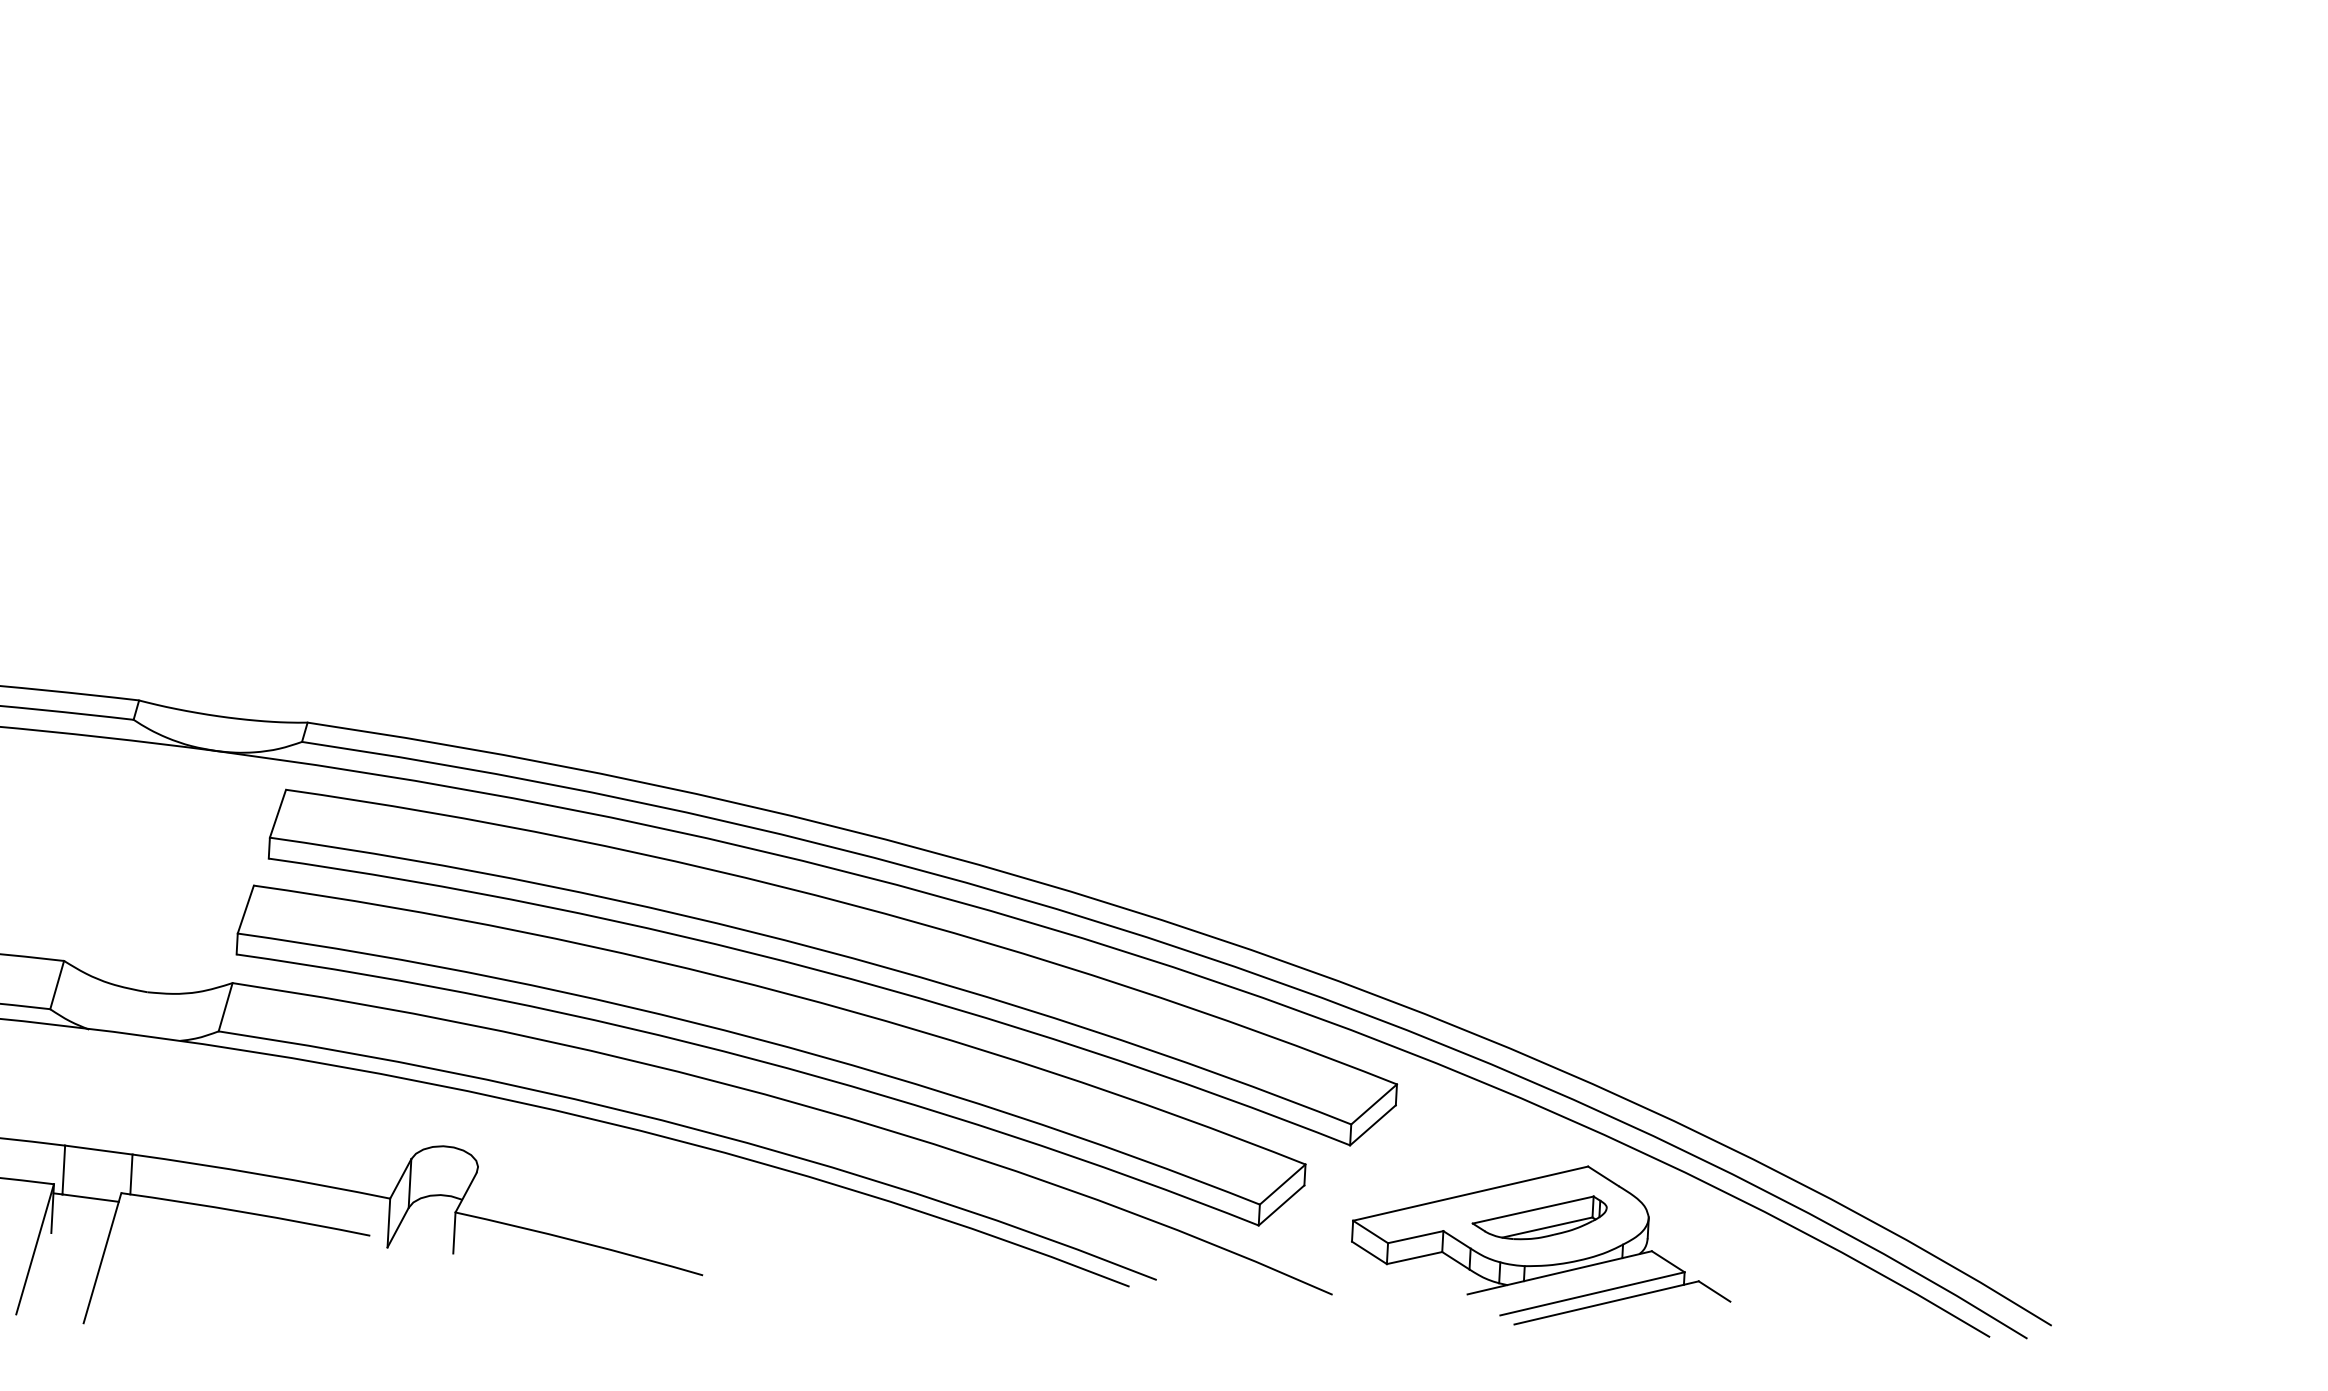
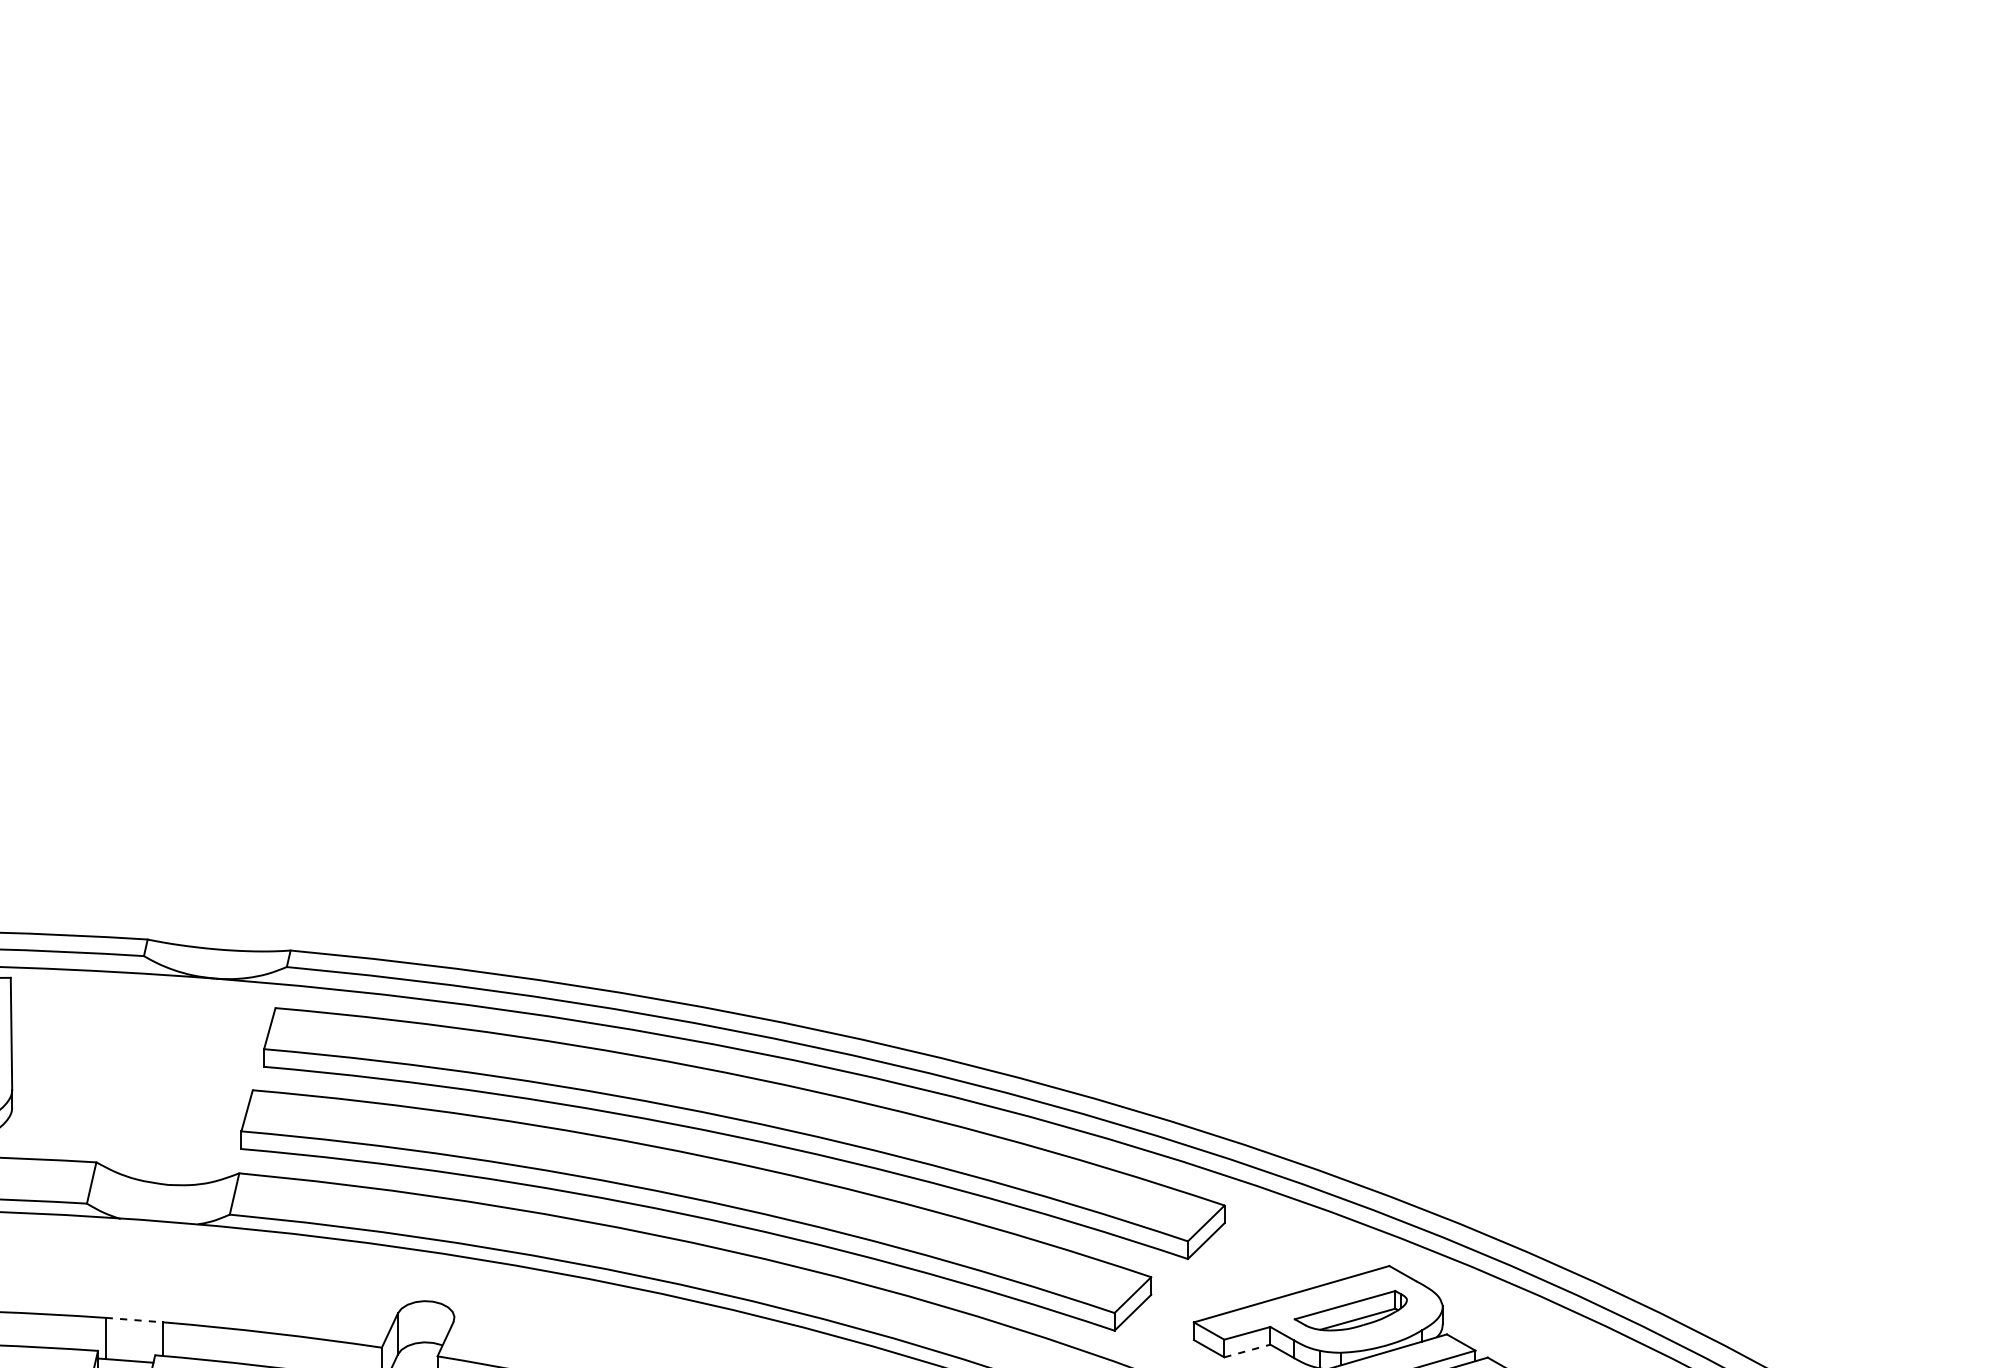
line: (99, 1150) -> (134, 1320), solid -> dashed
line: (1414, 1258) -> (1247, 1351), solid -> dashed

